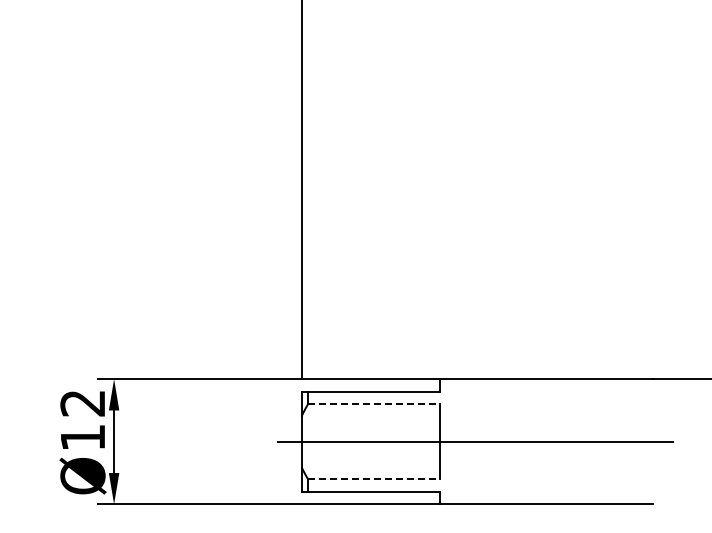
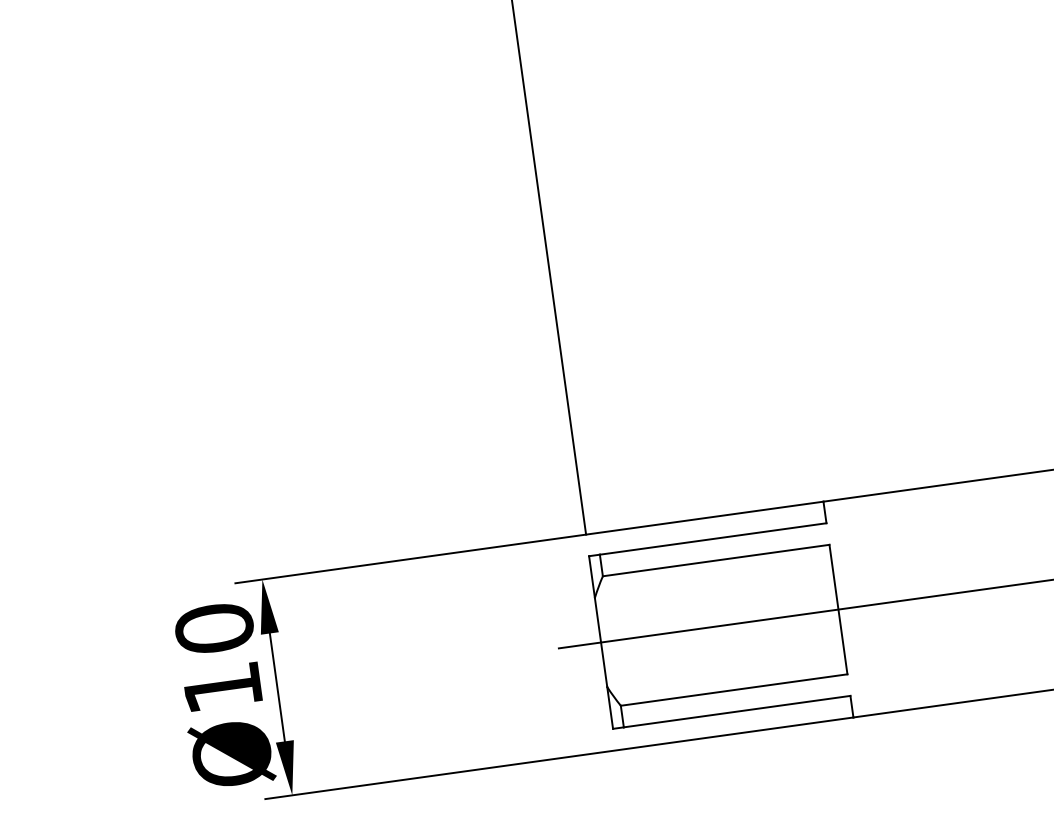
text: (82, 402) -> (213, 627), Ø12 -> Ø10
line: (373, 404) -> (715, 561), dashed -> solid
line: (373, 479) -> (733, 690), dashed -> solid

